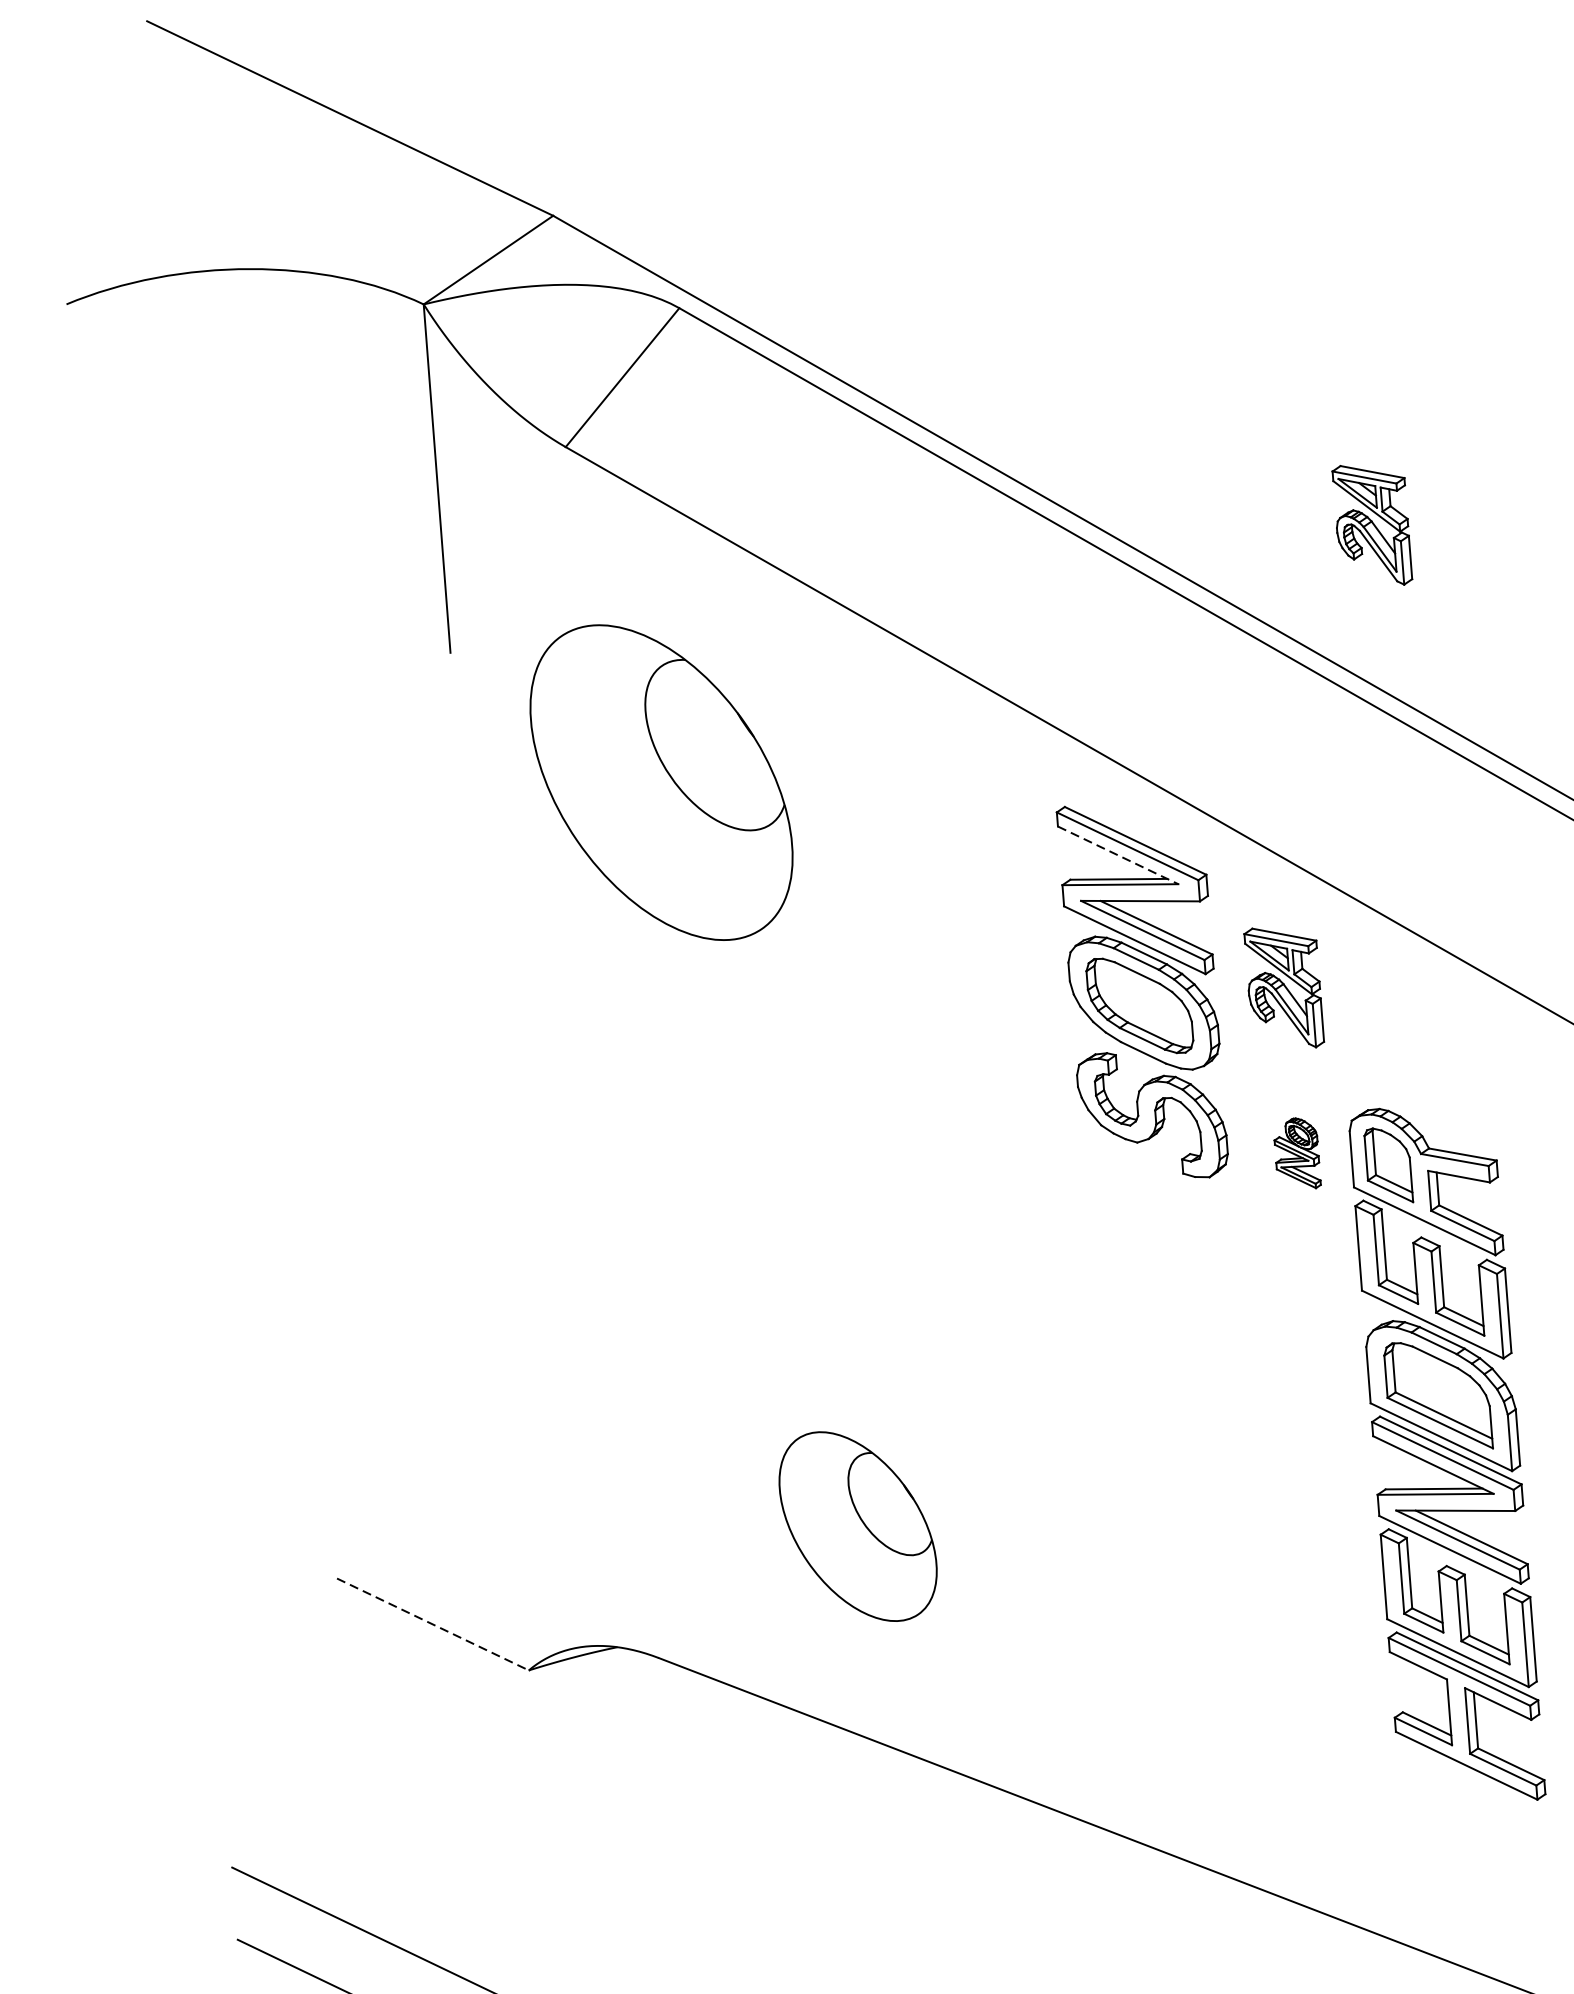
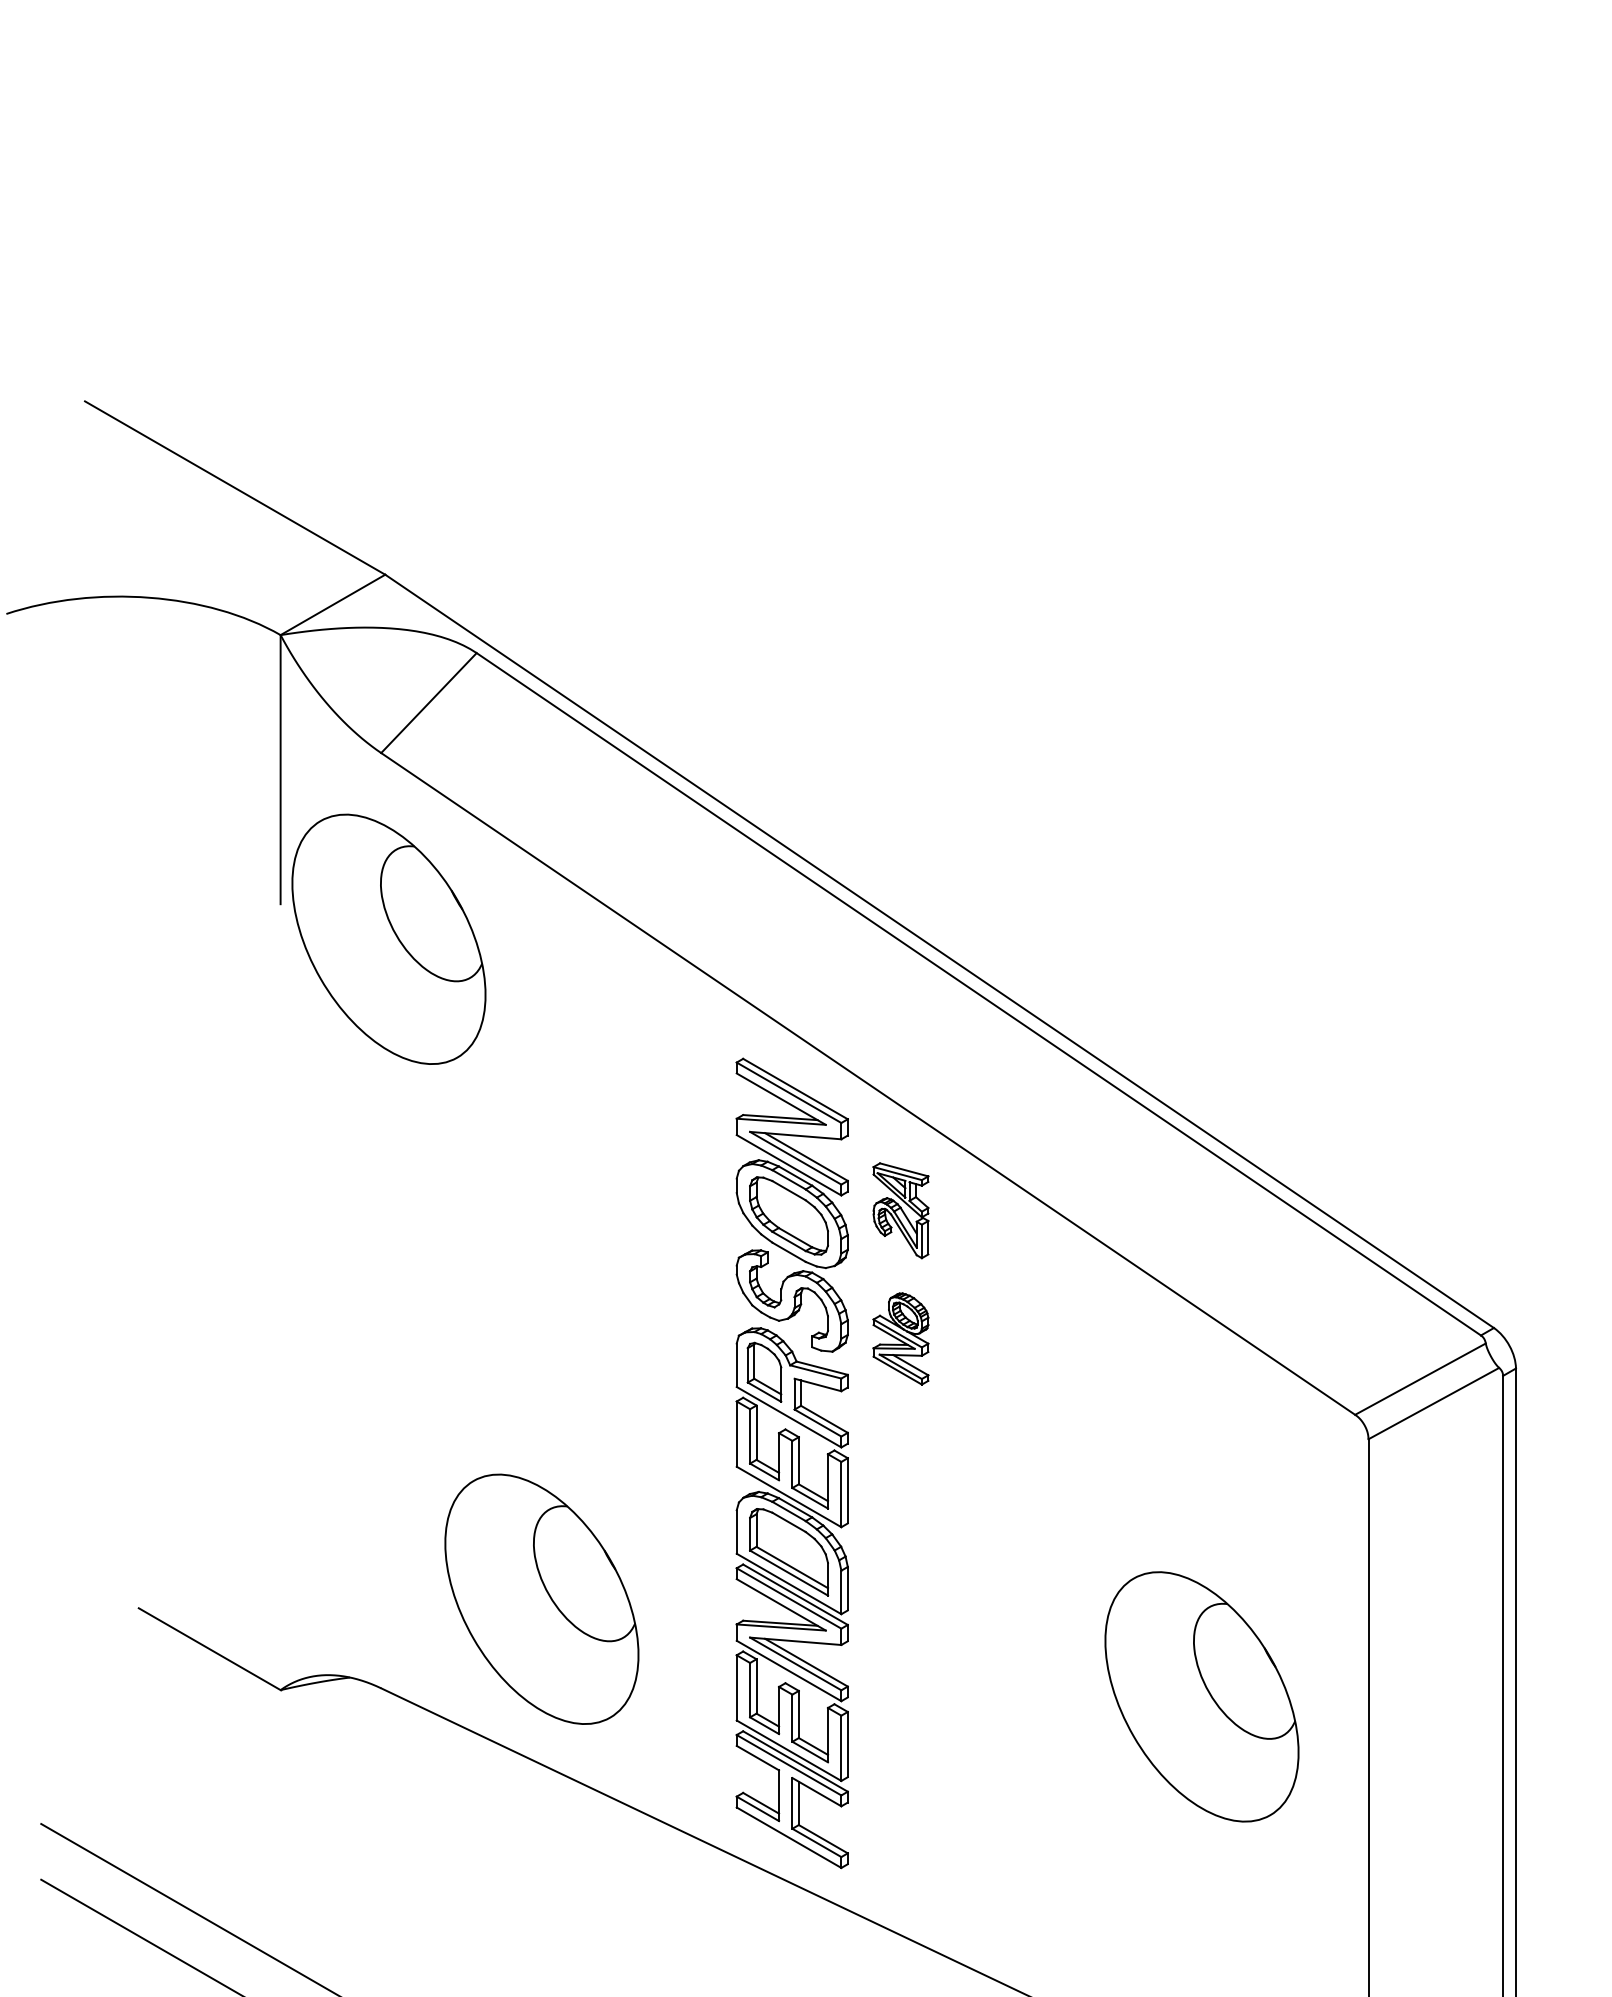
part: (1371, 525) -> (995, 860), removed
part: (660, 781) -> (388, 938), moved
line: (1118, 855) -> (781, 1099), dashed -> solid
part: (1296, 1153) -> (900, 1338), size x1.67
part: (1445, 1455) -> (791, 1598), moved
part: (857, 1525) -> (541, 1598), size x1.67
line: (432, 1624) -> (209, 1649), dashed -> solid

